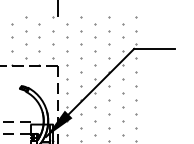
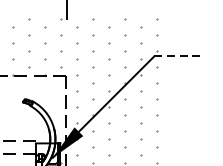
line: (154, 48) -> (177, 55), solid -> dashed

